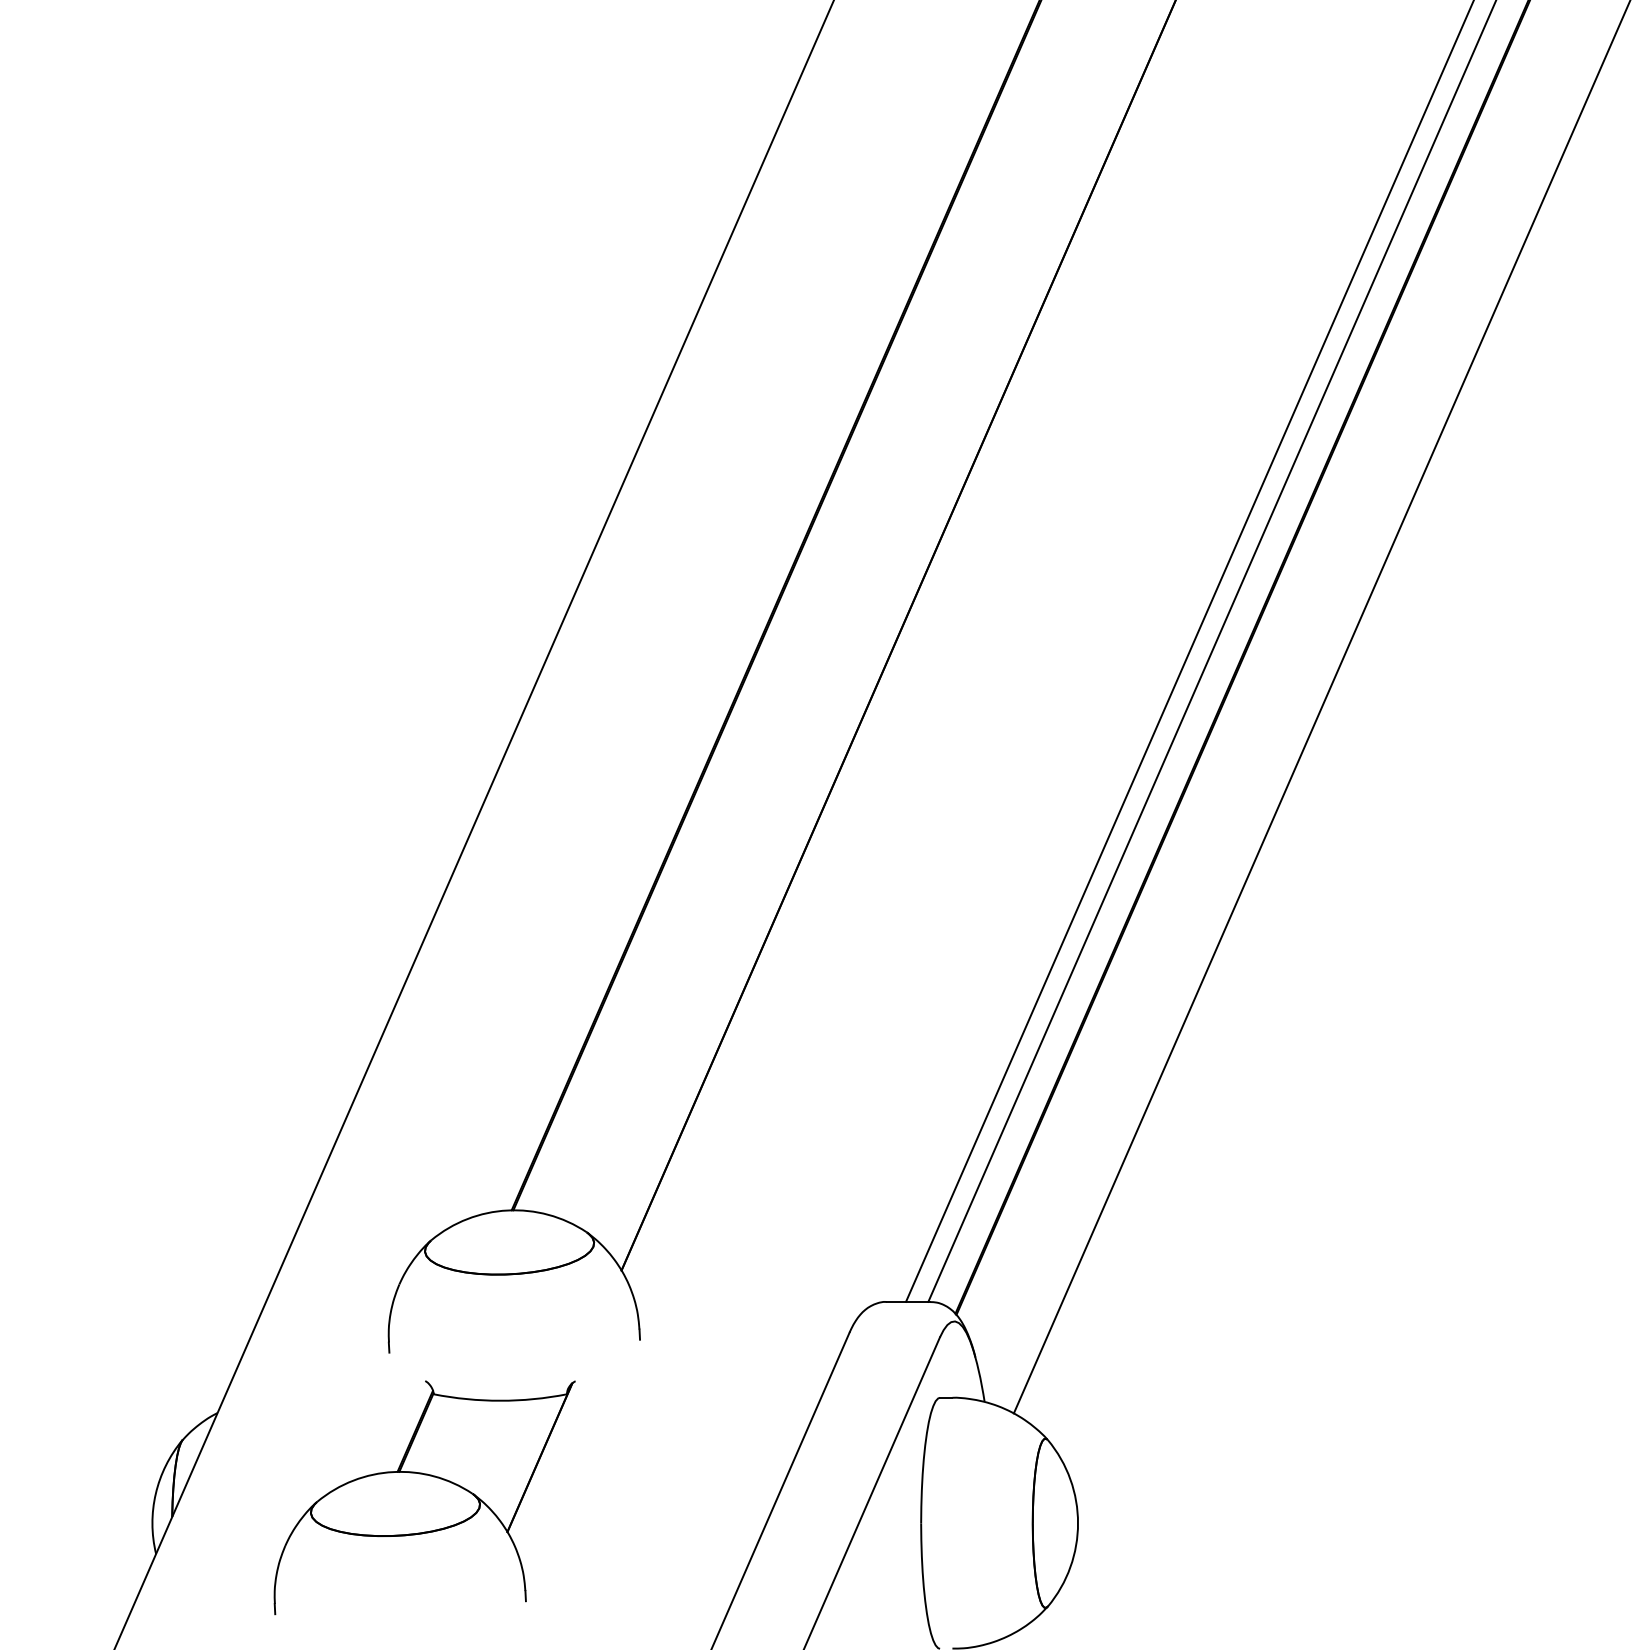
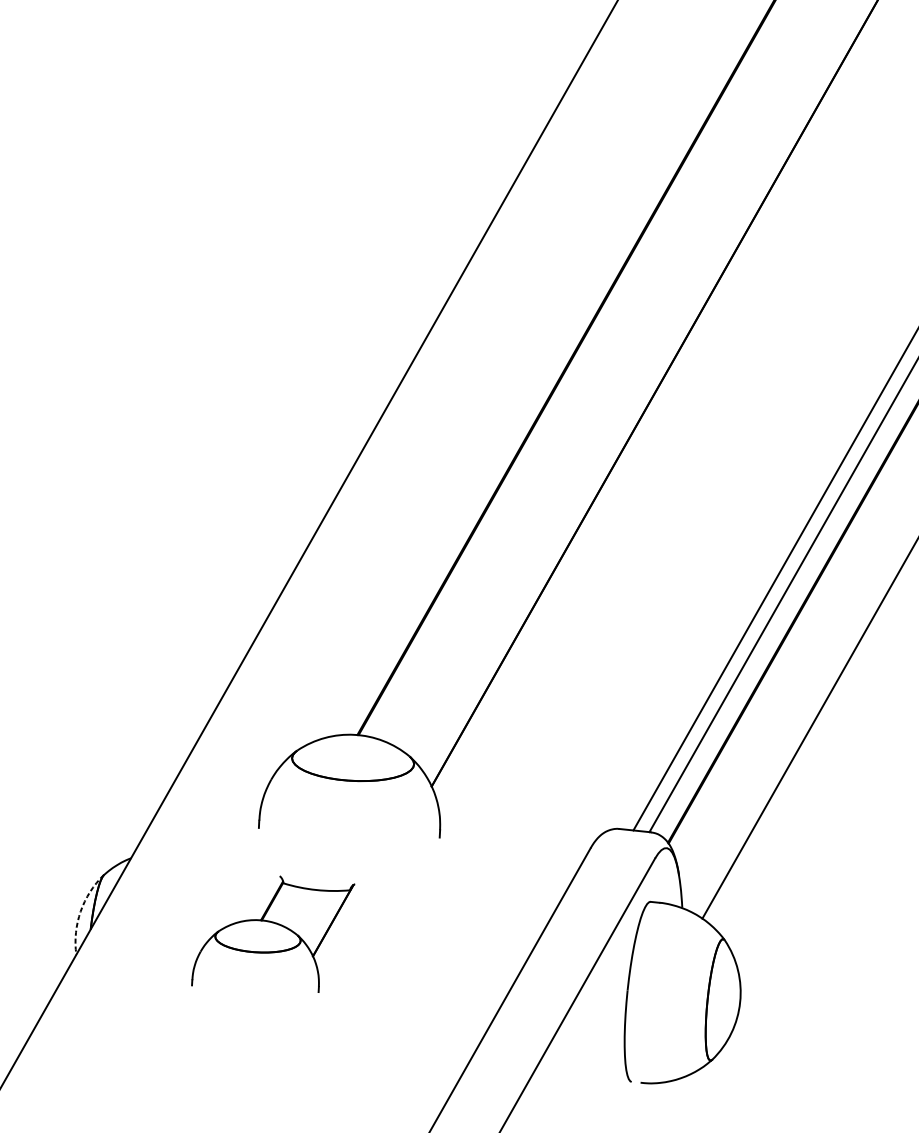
arc: (155, 1493) -> (80, 911), solid -> dashed
part: (424, 1497) -> (273, 934), size x0.7

